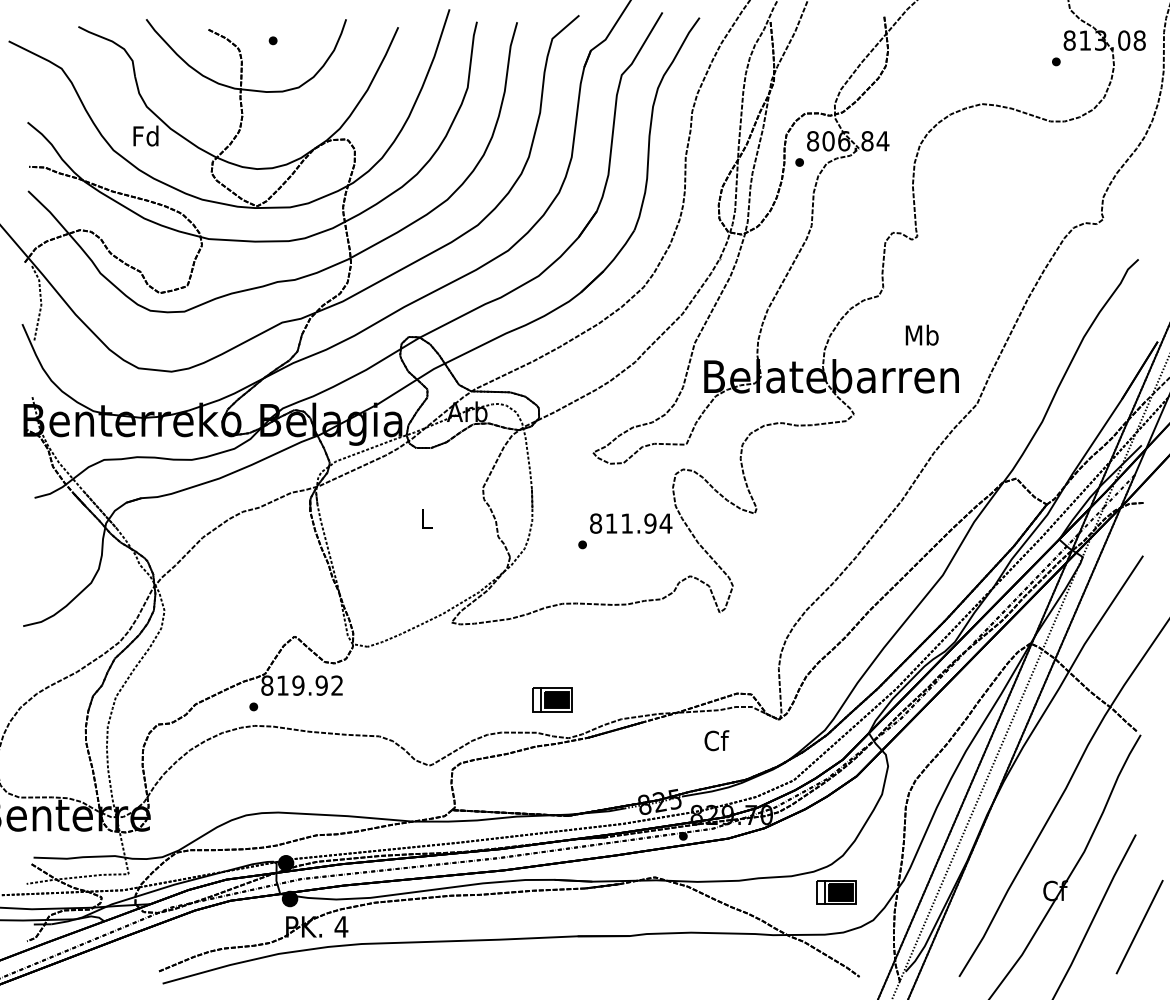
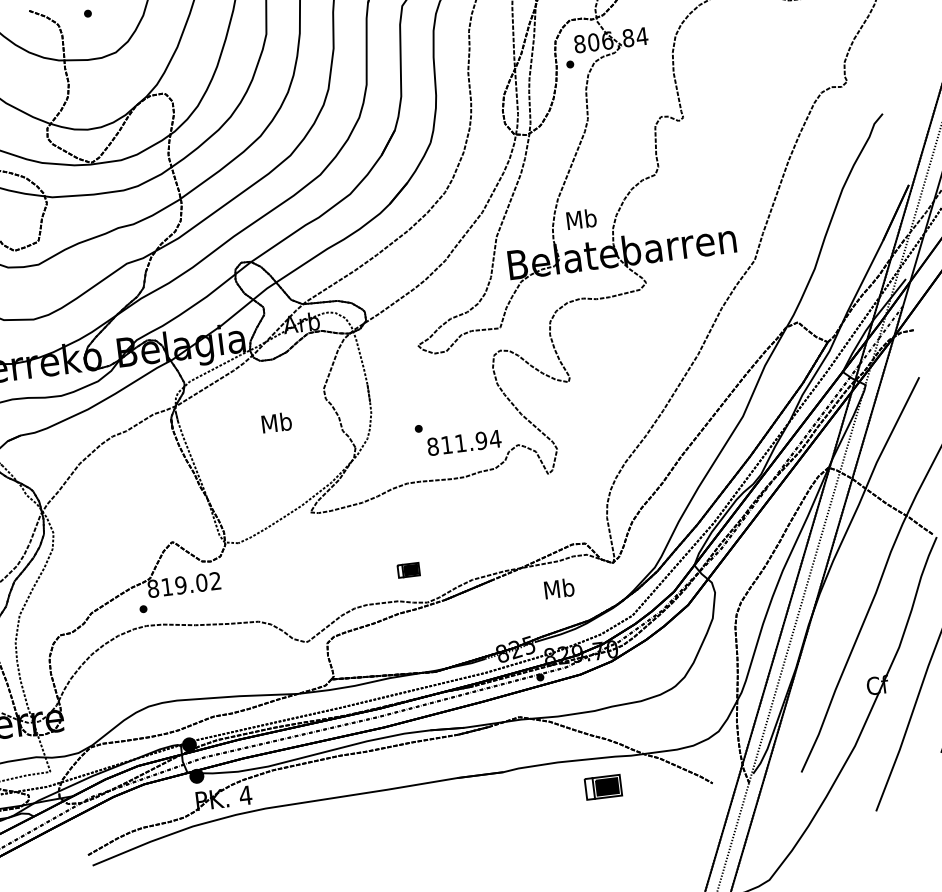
text: (921, 334) -> (580, 218), moved
text: (426, 518) -> (276, 422), L -> Mb
text: (631, 523) -> (464, 442), moved
text: (321, 685) -> (201, 582), 819.92 -> 819.02
part: (552, 699) -> (408, 569), size x0.6
text: (716, 740) -> (559, 588), Cf -> Mb
part: (836, 892) -> (603, 787), moved

